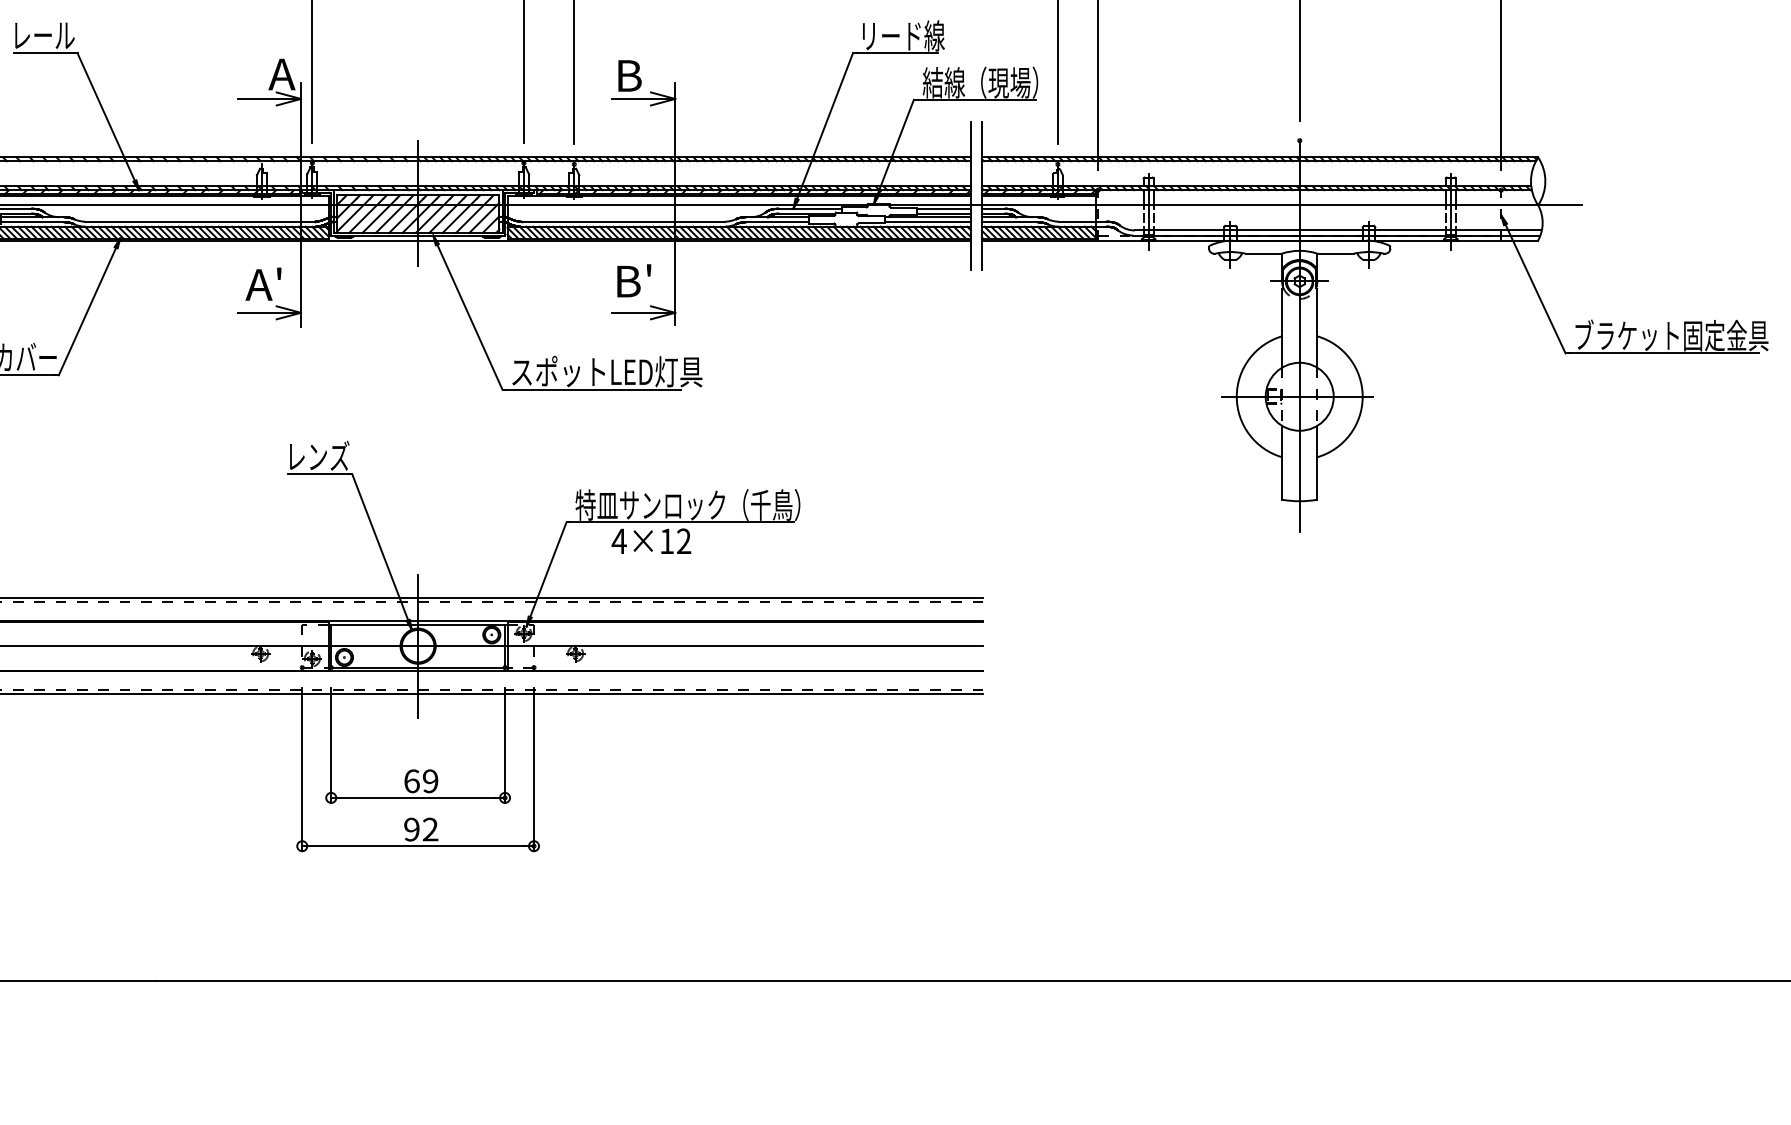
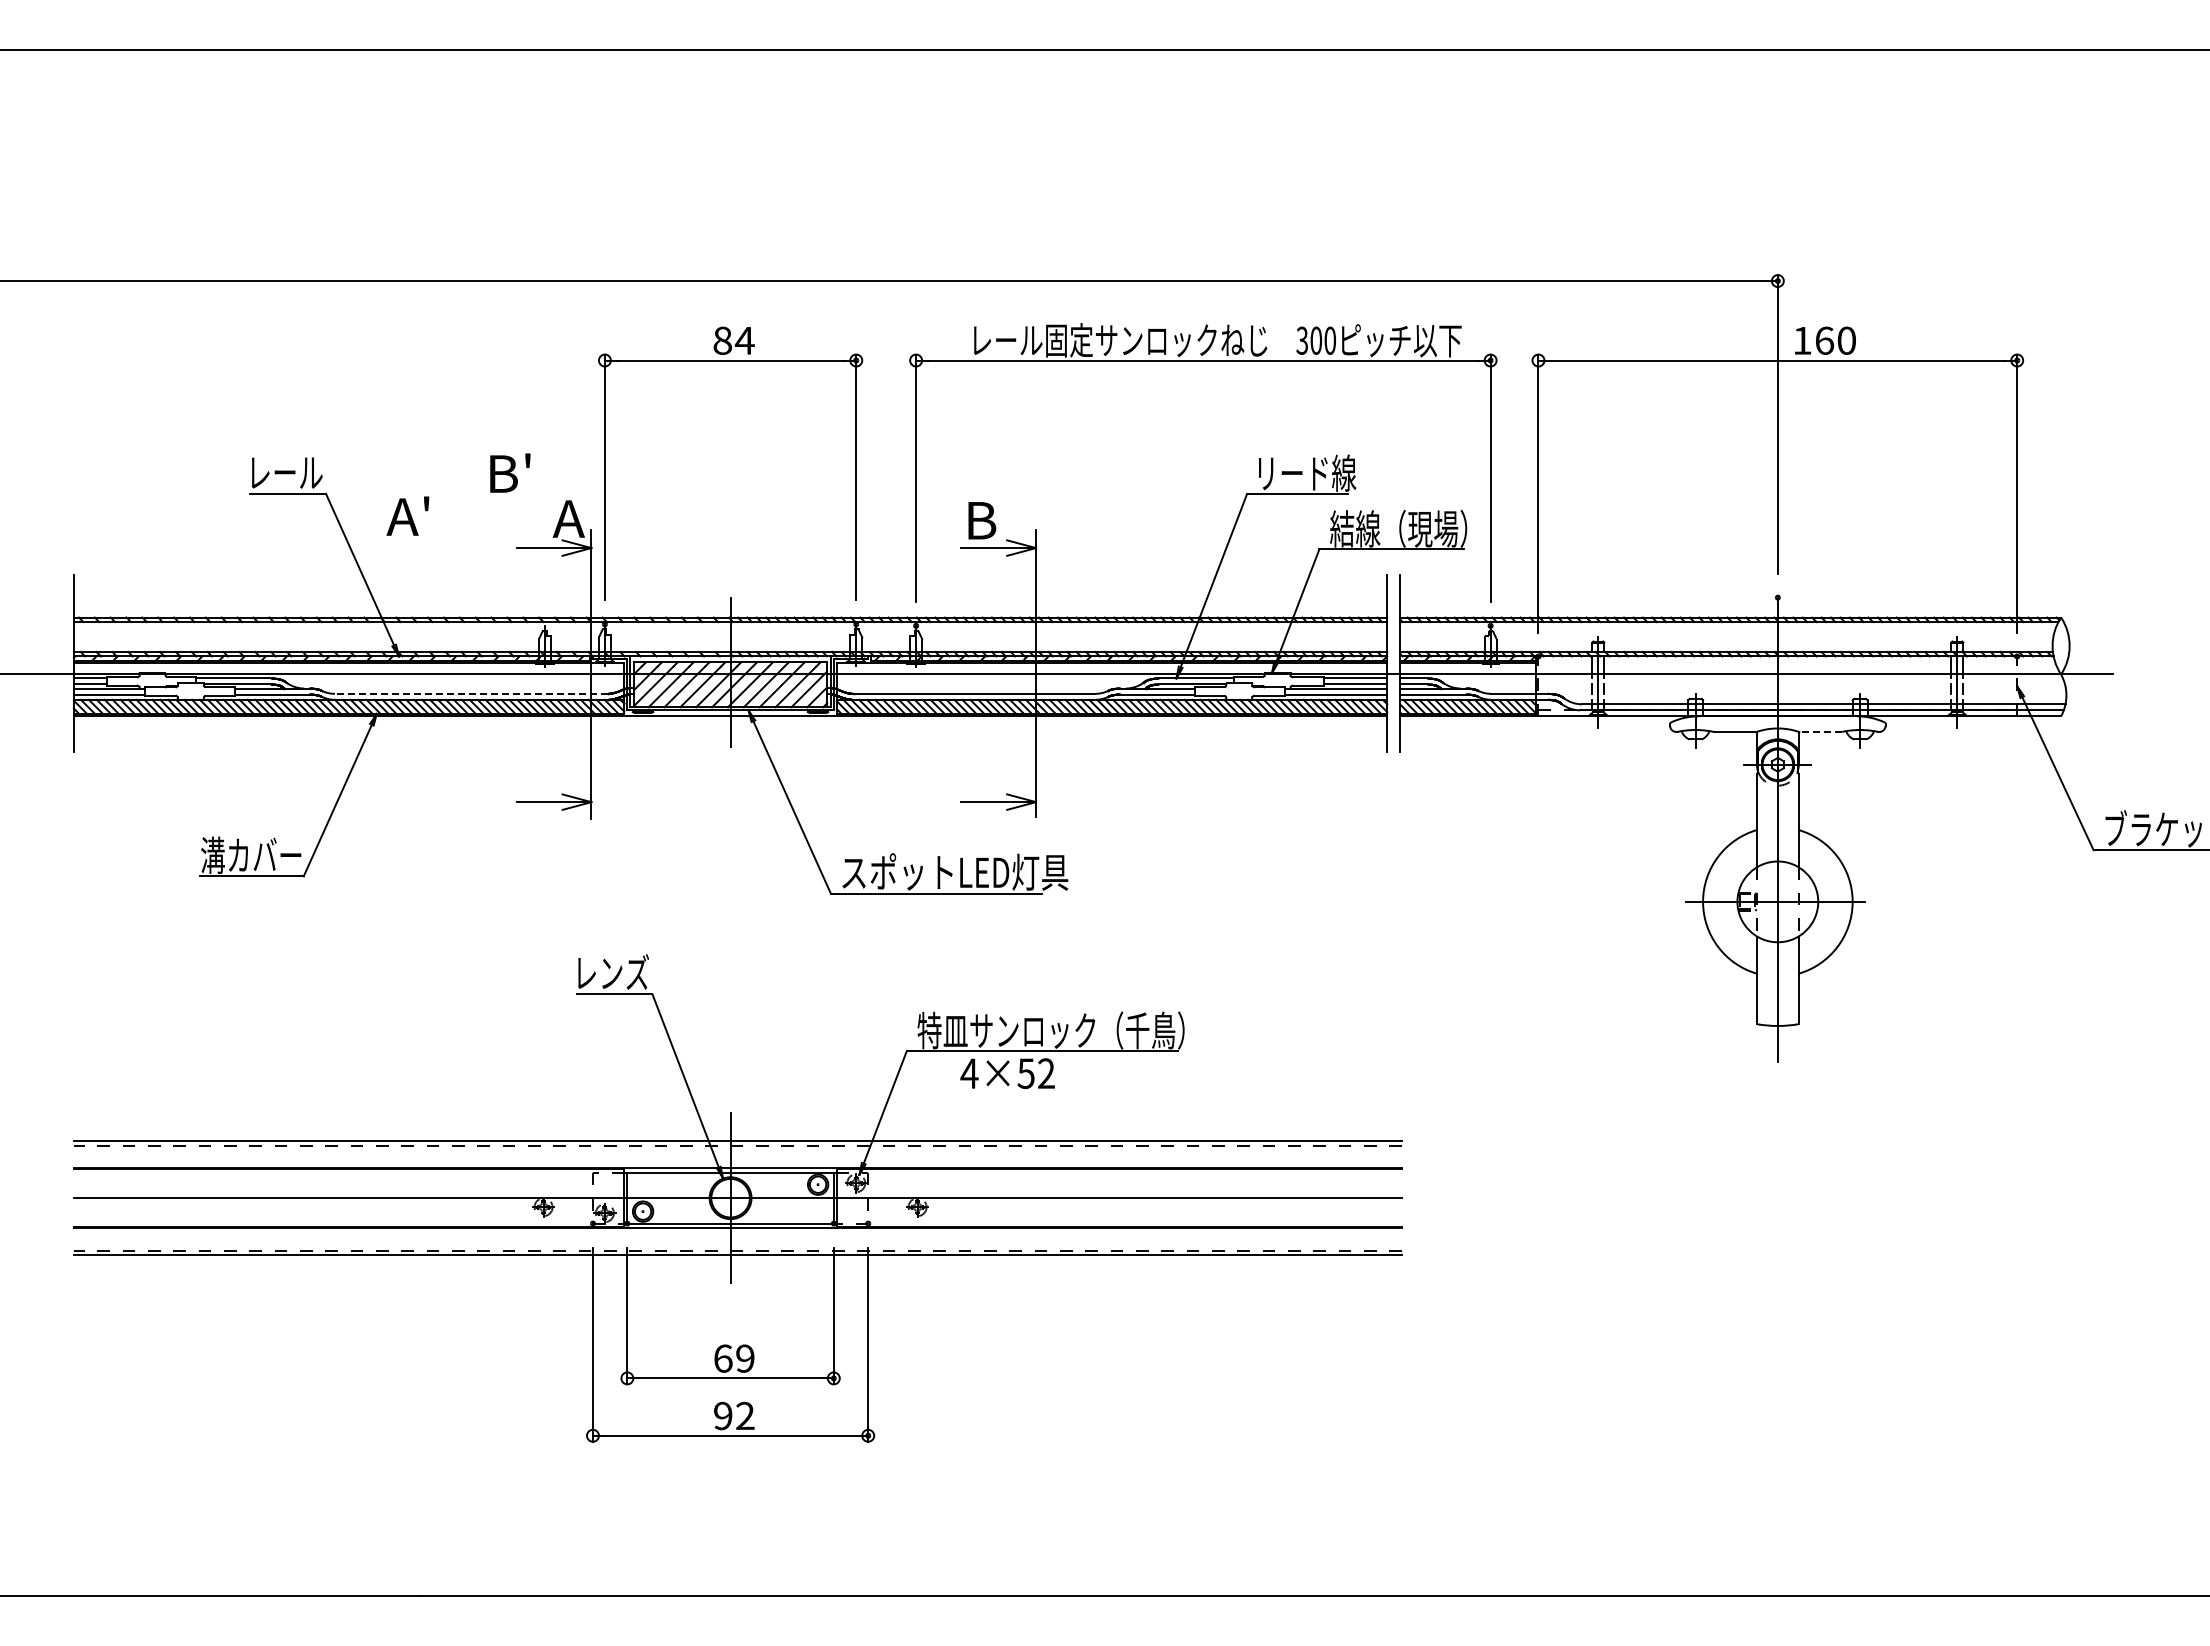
line: (199, 221) -> (470, 693), solid -> dashed
line: (1336, 253) -> (1821, 731), solid -> dashed
text: (634, 280) -> (510, 472), moved
text: (263, 283) -> (407, 515), moved
text: (666, 541) -> (1025, 1073), 4×12 -> 4×52

